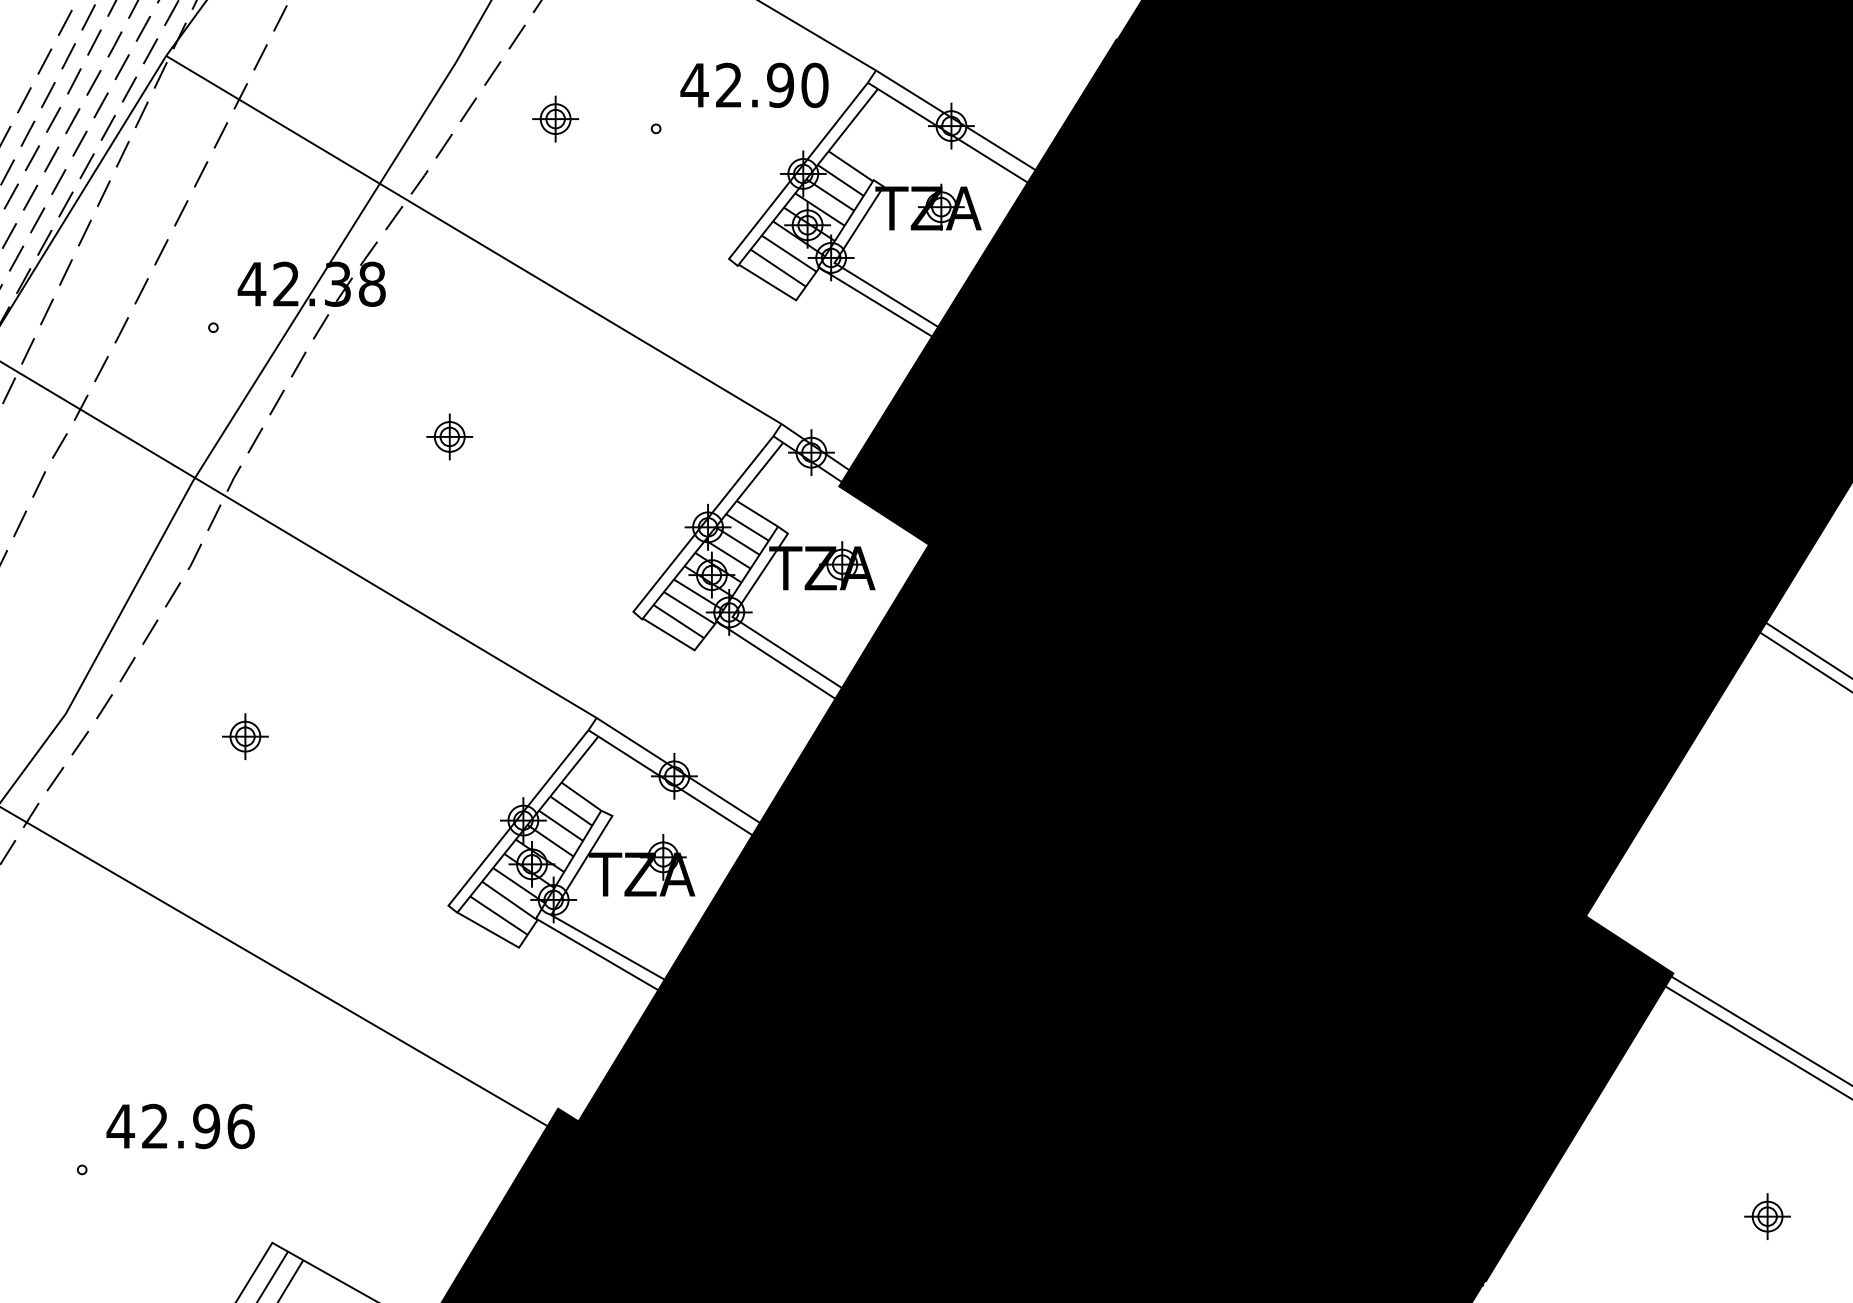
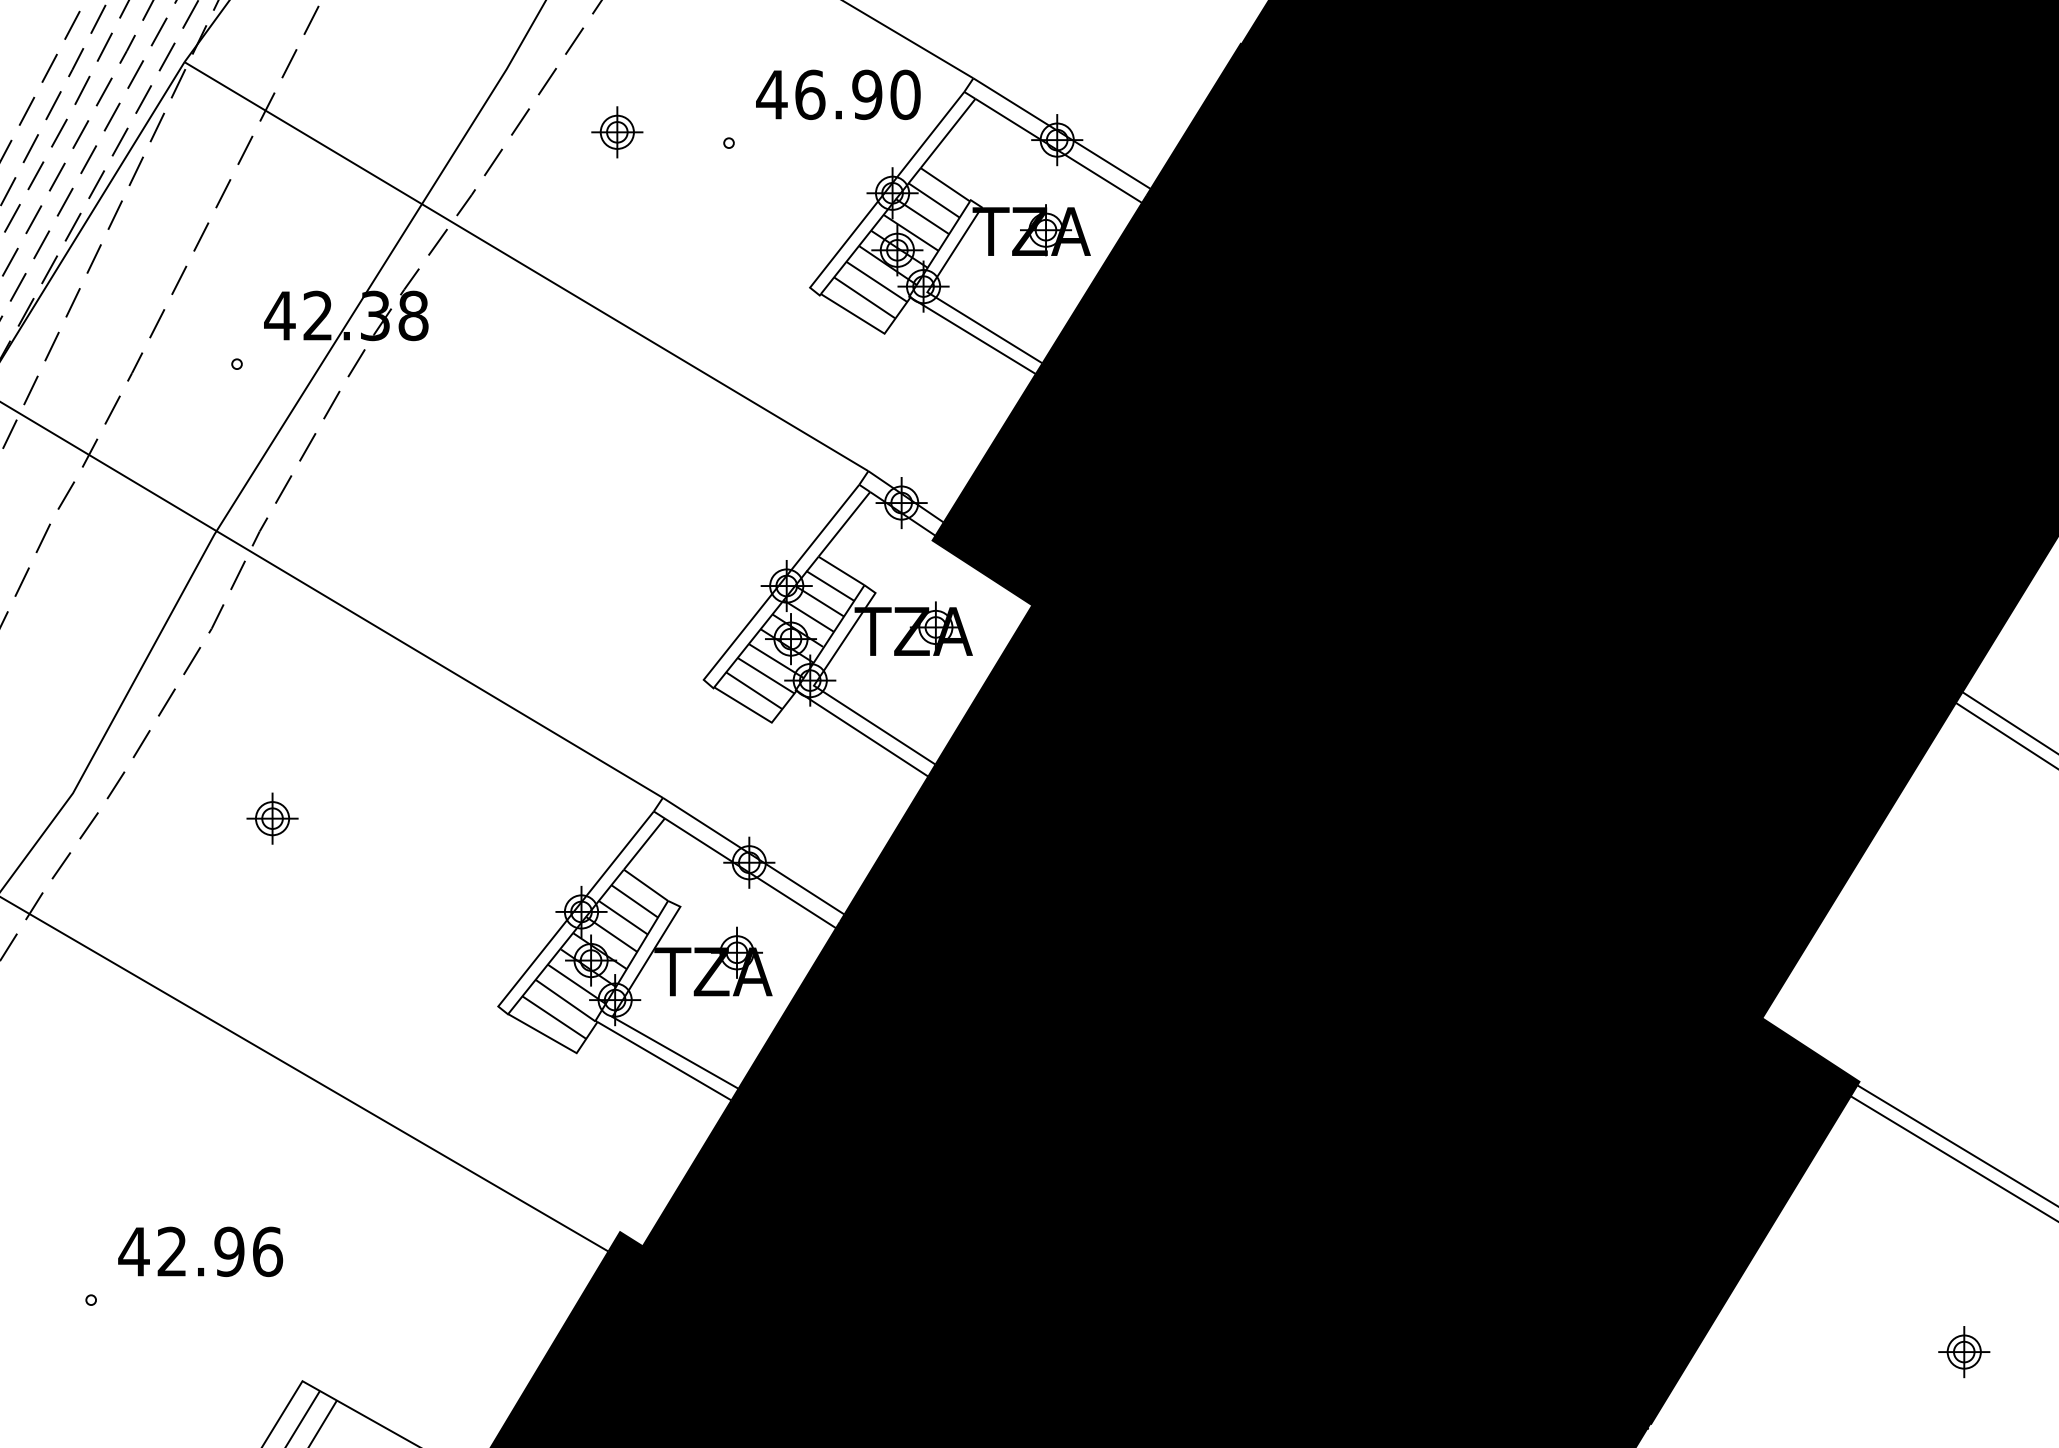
text: (729, 85) -> (810, 94), 42.90 -> 46.90
part: (449, 436) -> (499, 485), removed

